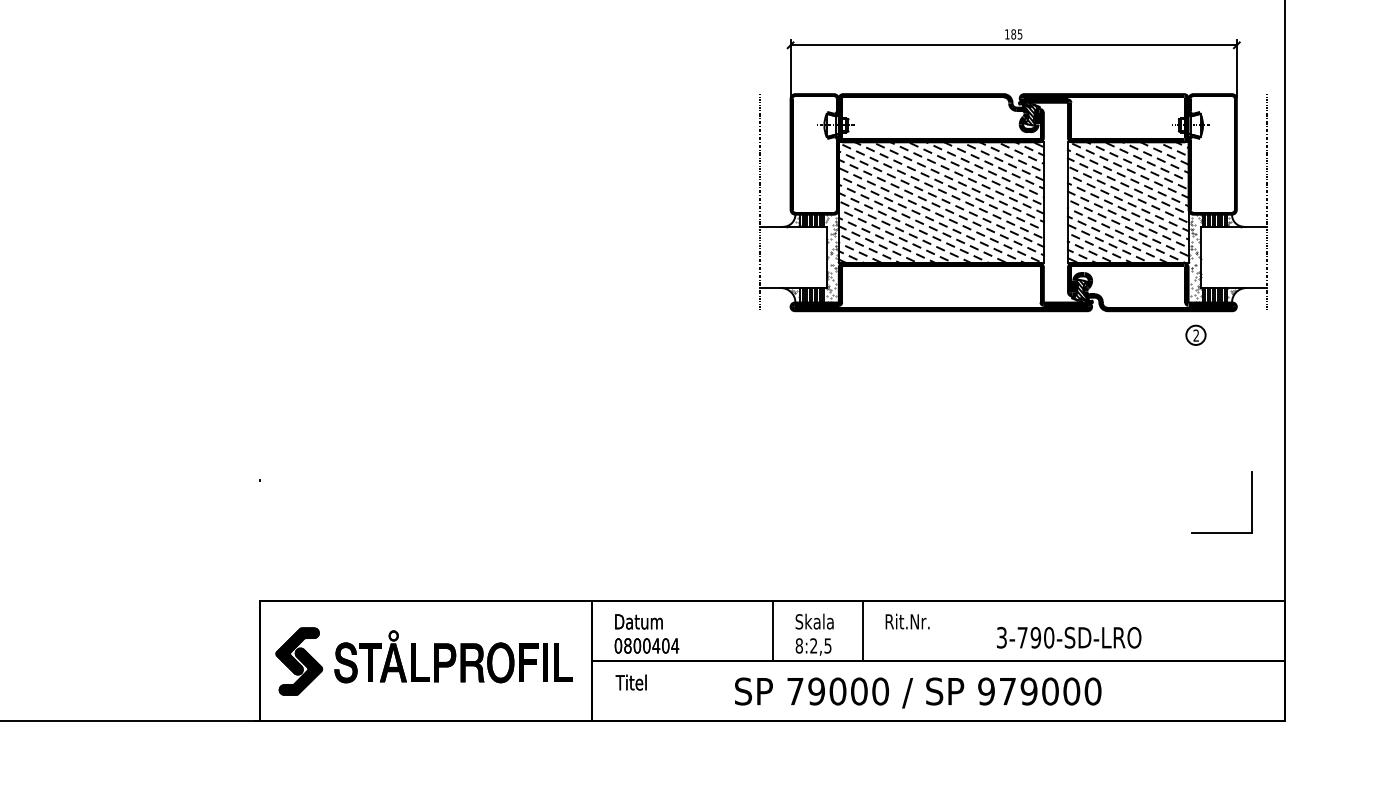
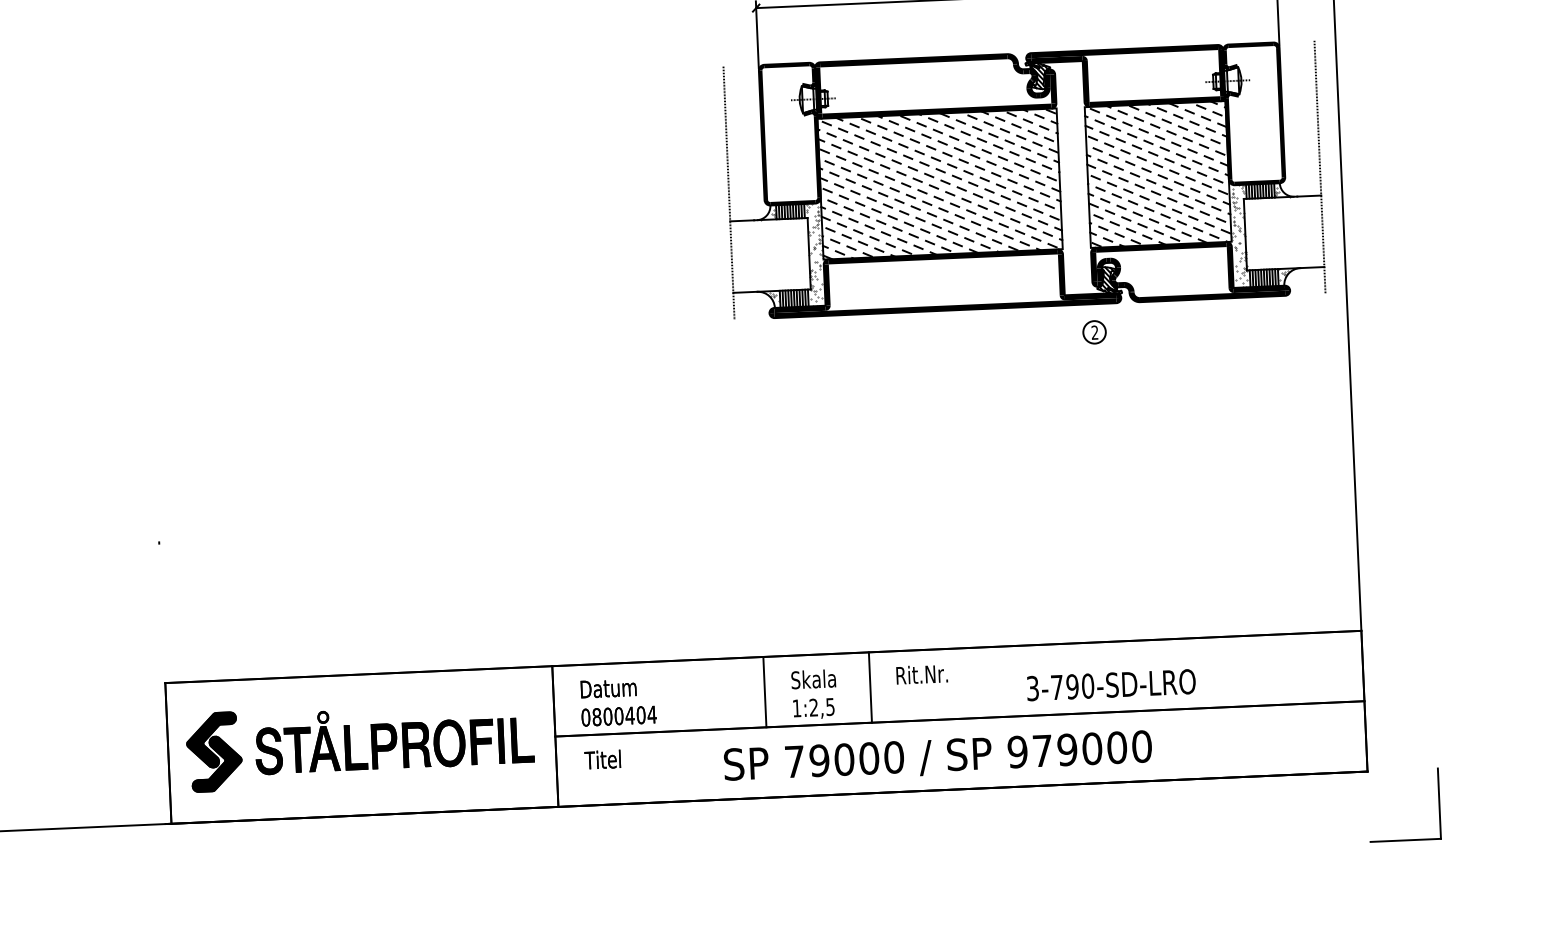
part: (1195, 334) -> (1093, 331), moved
part: (1251, 502) -> (1438, 803), moved
text: (798, 645) -> (795, 707), 8:2,5 -> 1:2,5

